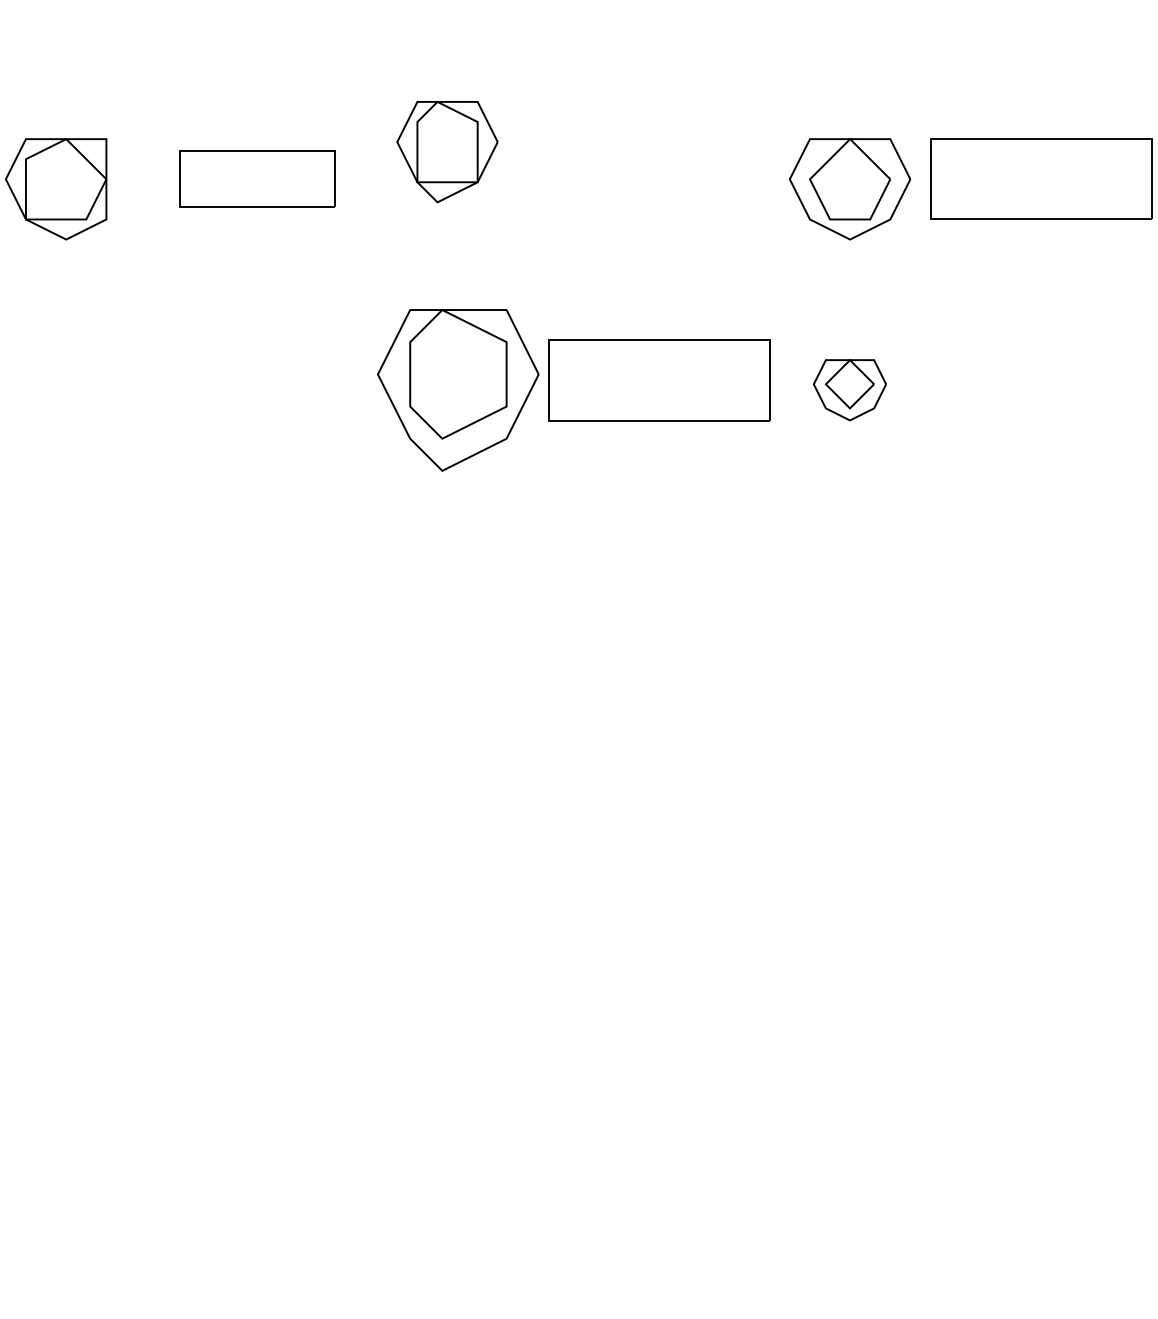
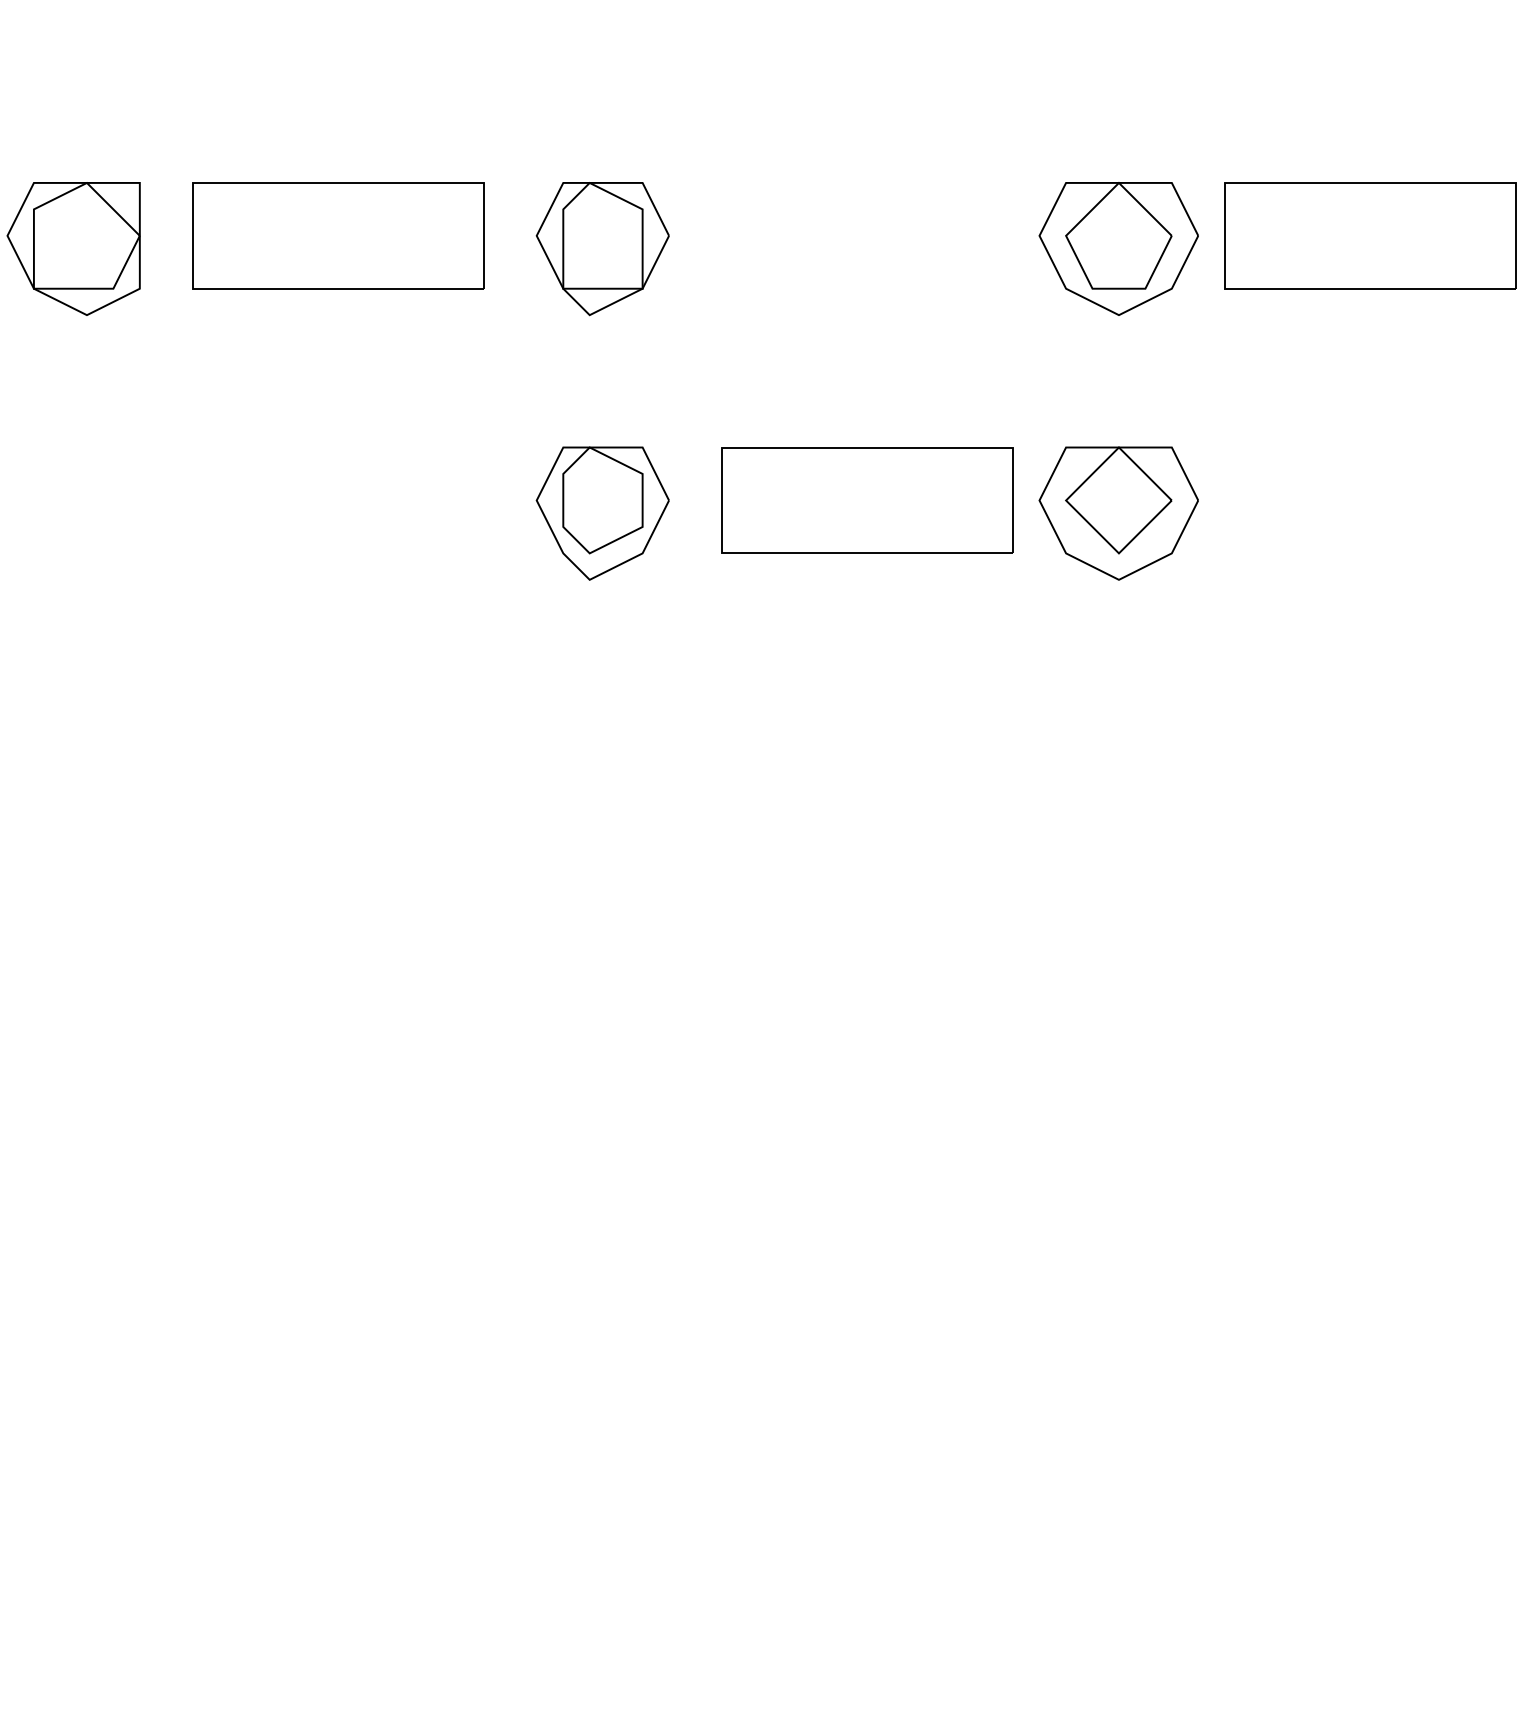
part: (447, 152) -> (602, 249), moved
part: (257, 179) -> (338, 235), size x1.43
part: (457, 390) -> (602, 513), size x0.62
part: (849, 390) -> (1118, 513), size x1.67

